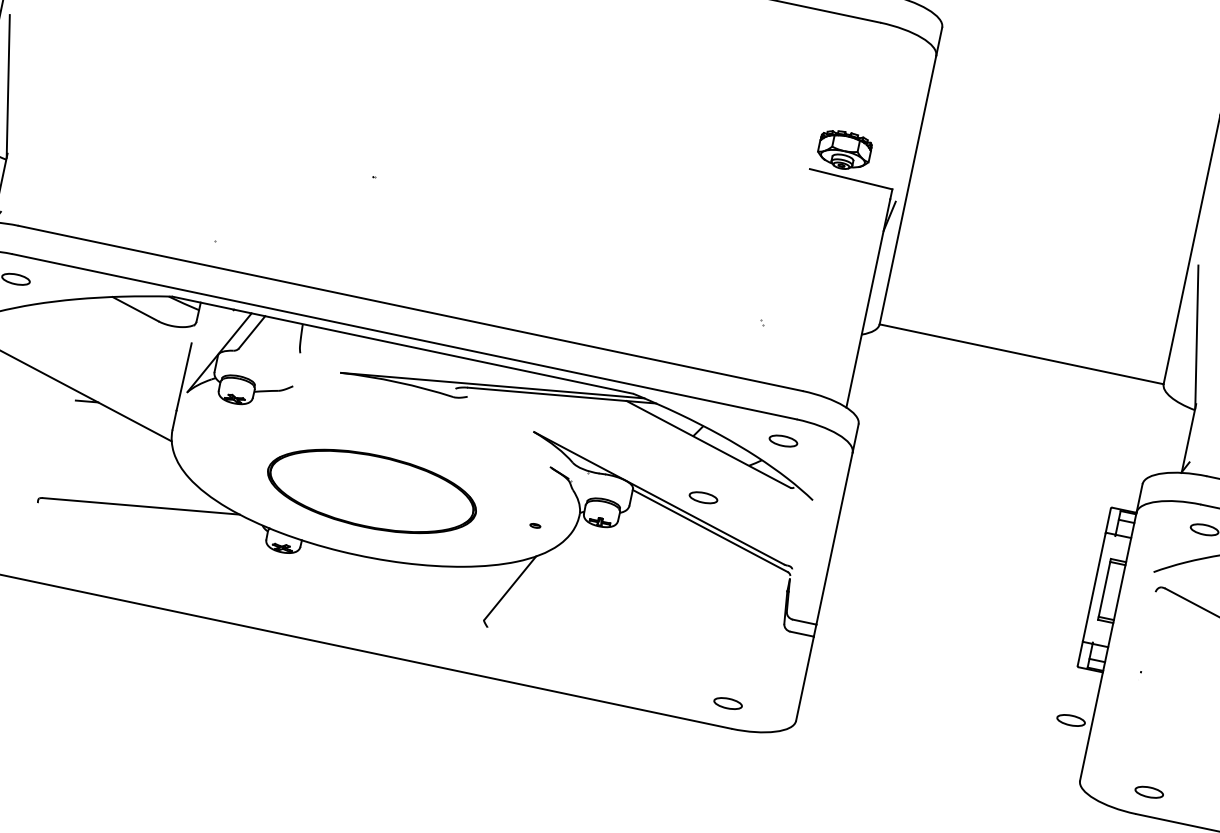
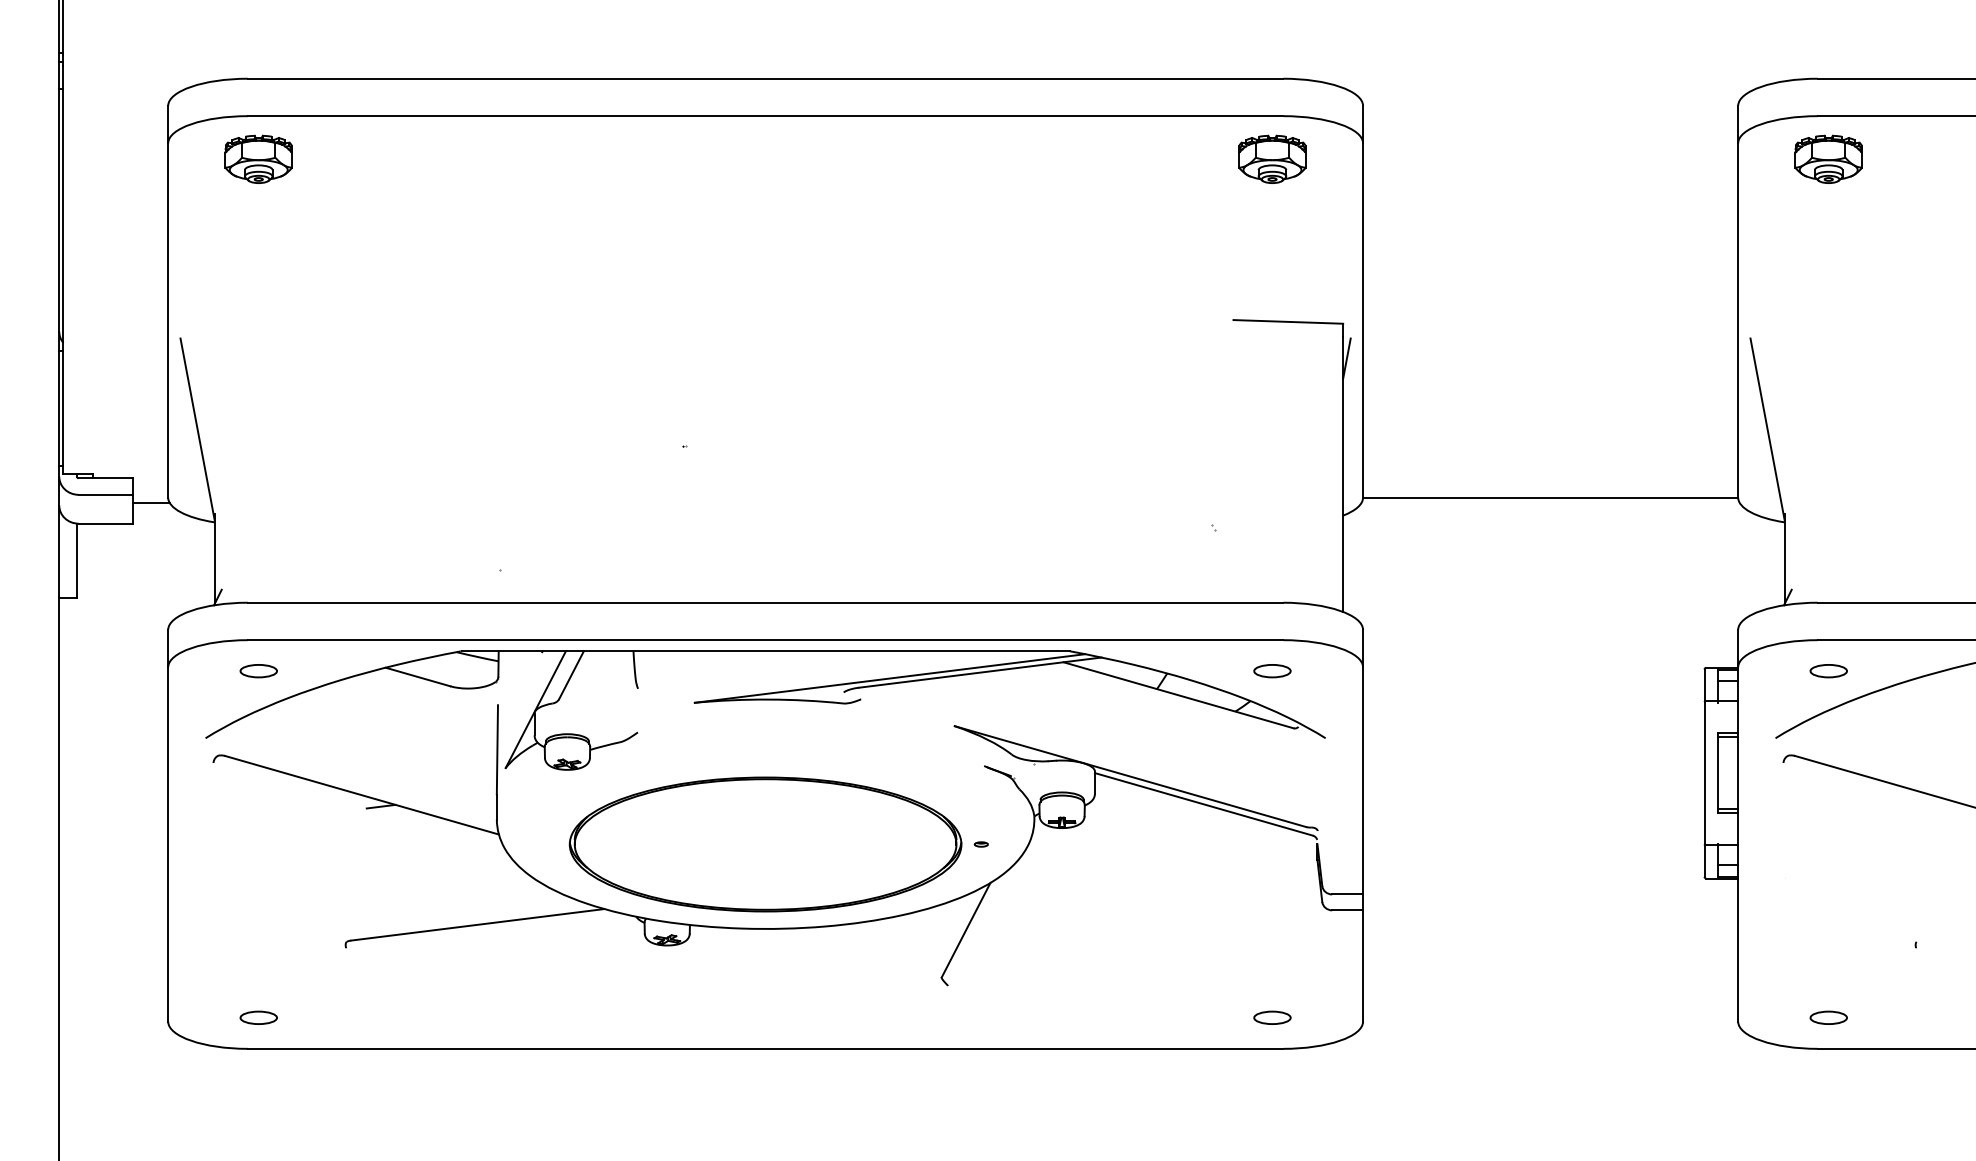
part: (844, 149) -> (1272, 158), moved
part: (371, 491) -> (765, 844), size x1.43
part: (703, 498) -> (1186, 764), removed
part: (1070, 720) -> (1710, 947), removed

